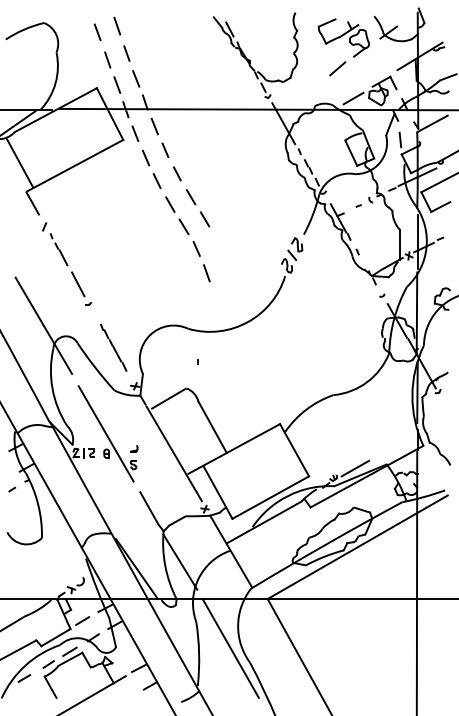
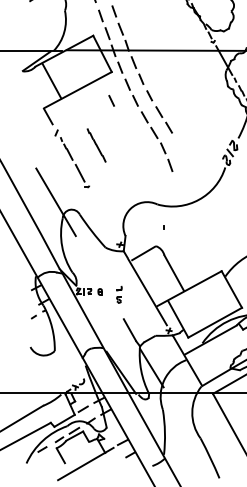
line: (19, 162) -> (51, 80), moved
line: (122, 181) -> (111, 101), added
line: (113, 347) -> (96, 145), moved
line: (105, 433) -> (99, 277), removed
line: (230, 648) -> (186, 428), removed

